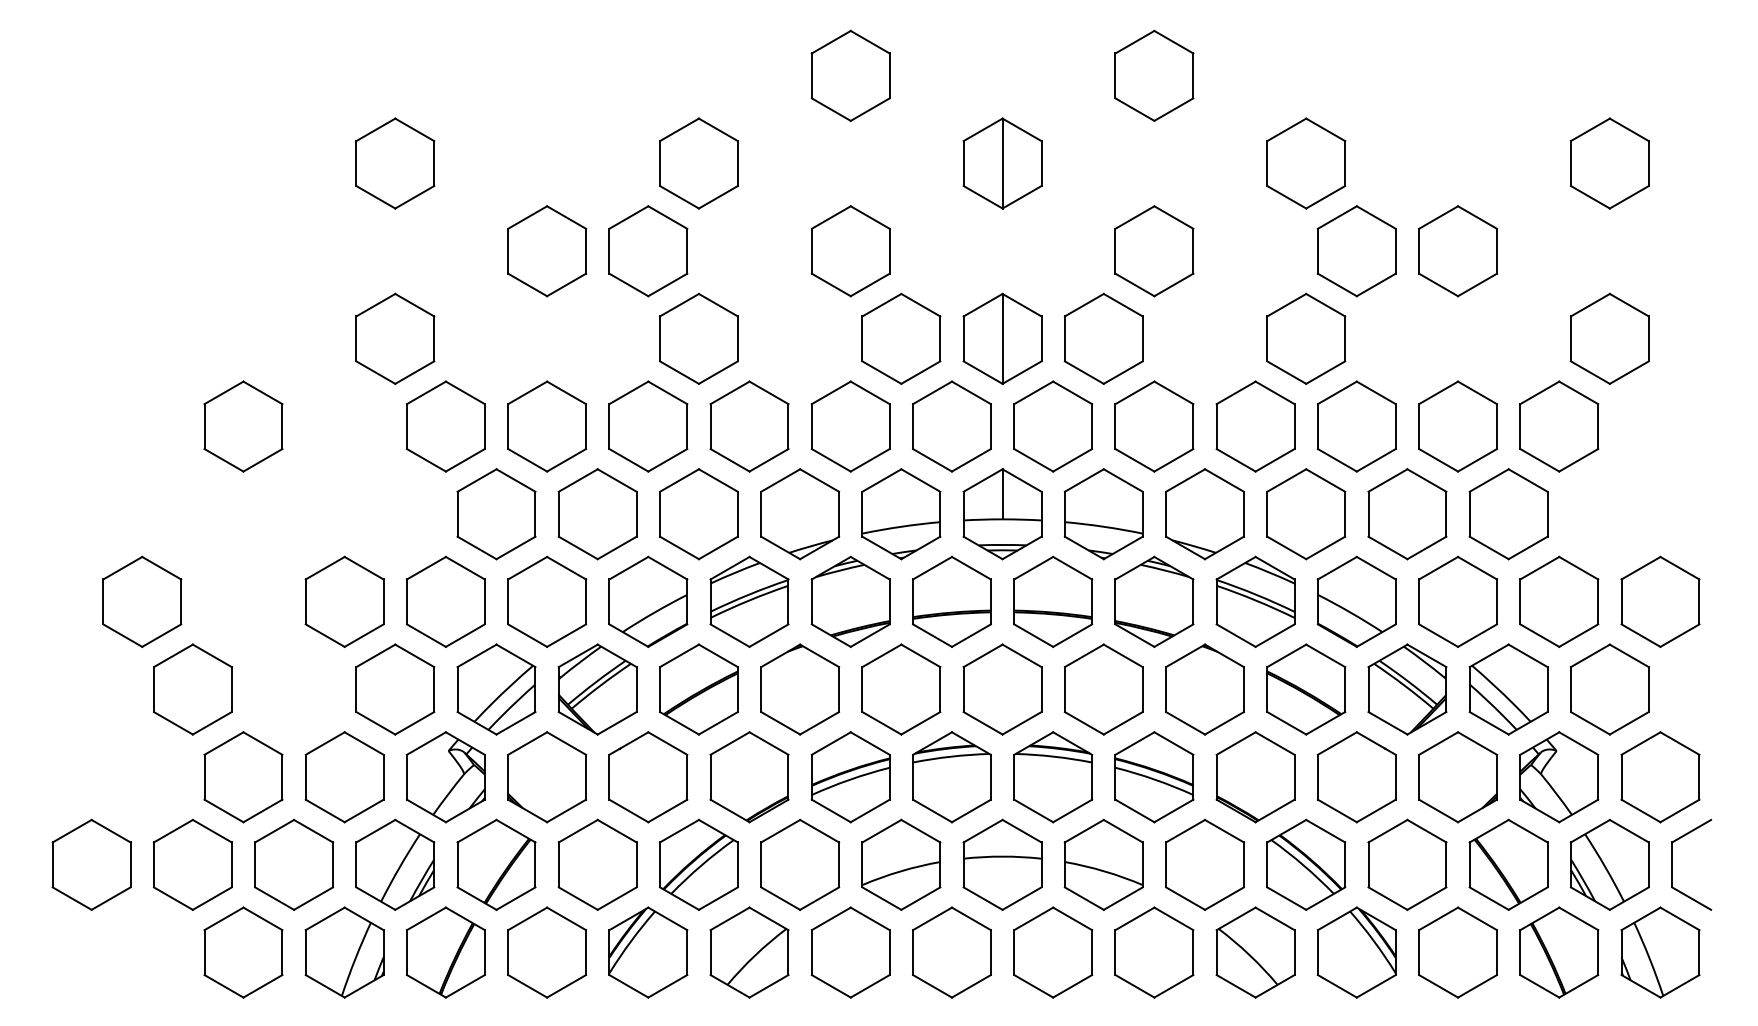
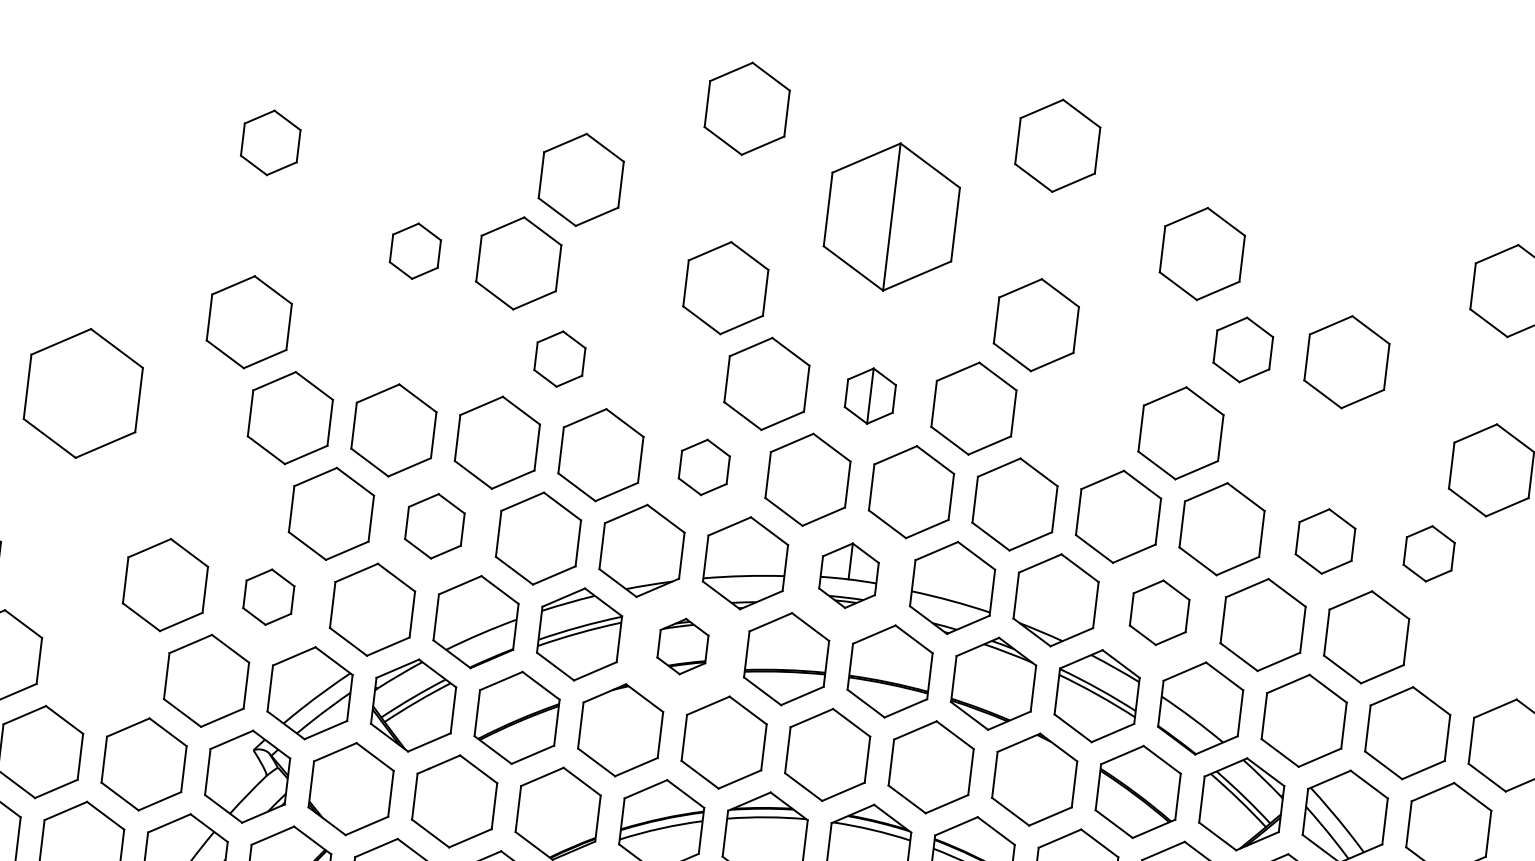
part: (395, 163) -> (270, 142), size x0.7
part: (1002, 163) -> (891, 216), size x1.6
part: (547, 251) -> (415, 251), size x0.6
part: (1356, 251) -> (1243, 350), size x0.7
part: (698, 338) -> (559, 358), size x0.6
part: (1002, 338) -> (870, 395), size x0.6
part: (243, 426) -> (83, 393), size x1.4
part: (850, 426) -> (704, 467), size x0.6
part: (1457, 426) -> (1325, 541), size x0.7
part: (1559, 426) -> (1429, 553), size x0.6
part: (597, 514) -> (434, 526), size x0.7
part: (1002, 514) -> (848, 575), size x0.7
part: (1306, 514) -> (1159, 612), size x0.7
part: (445, 601) -> (268, 596), size x0.6
part: (850, 601) -> (682, 646), size x0.6

